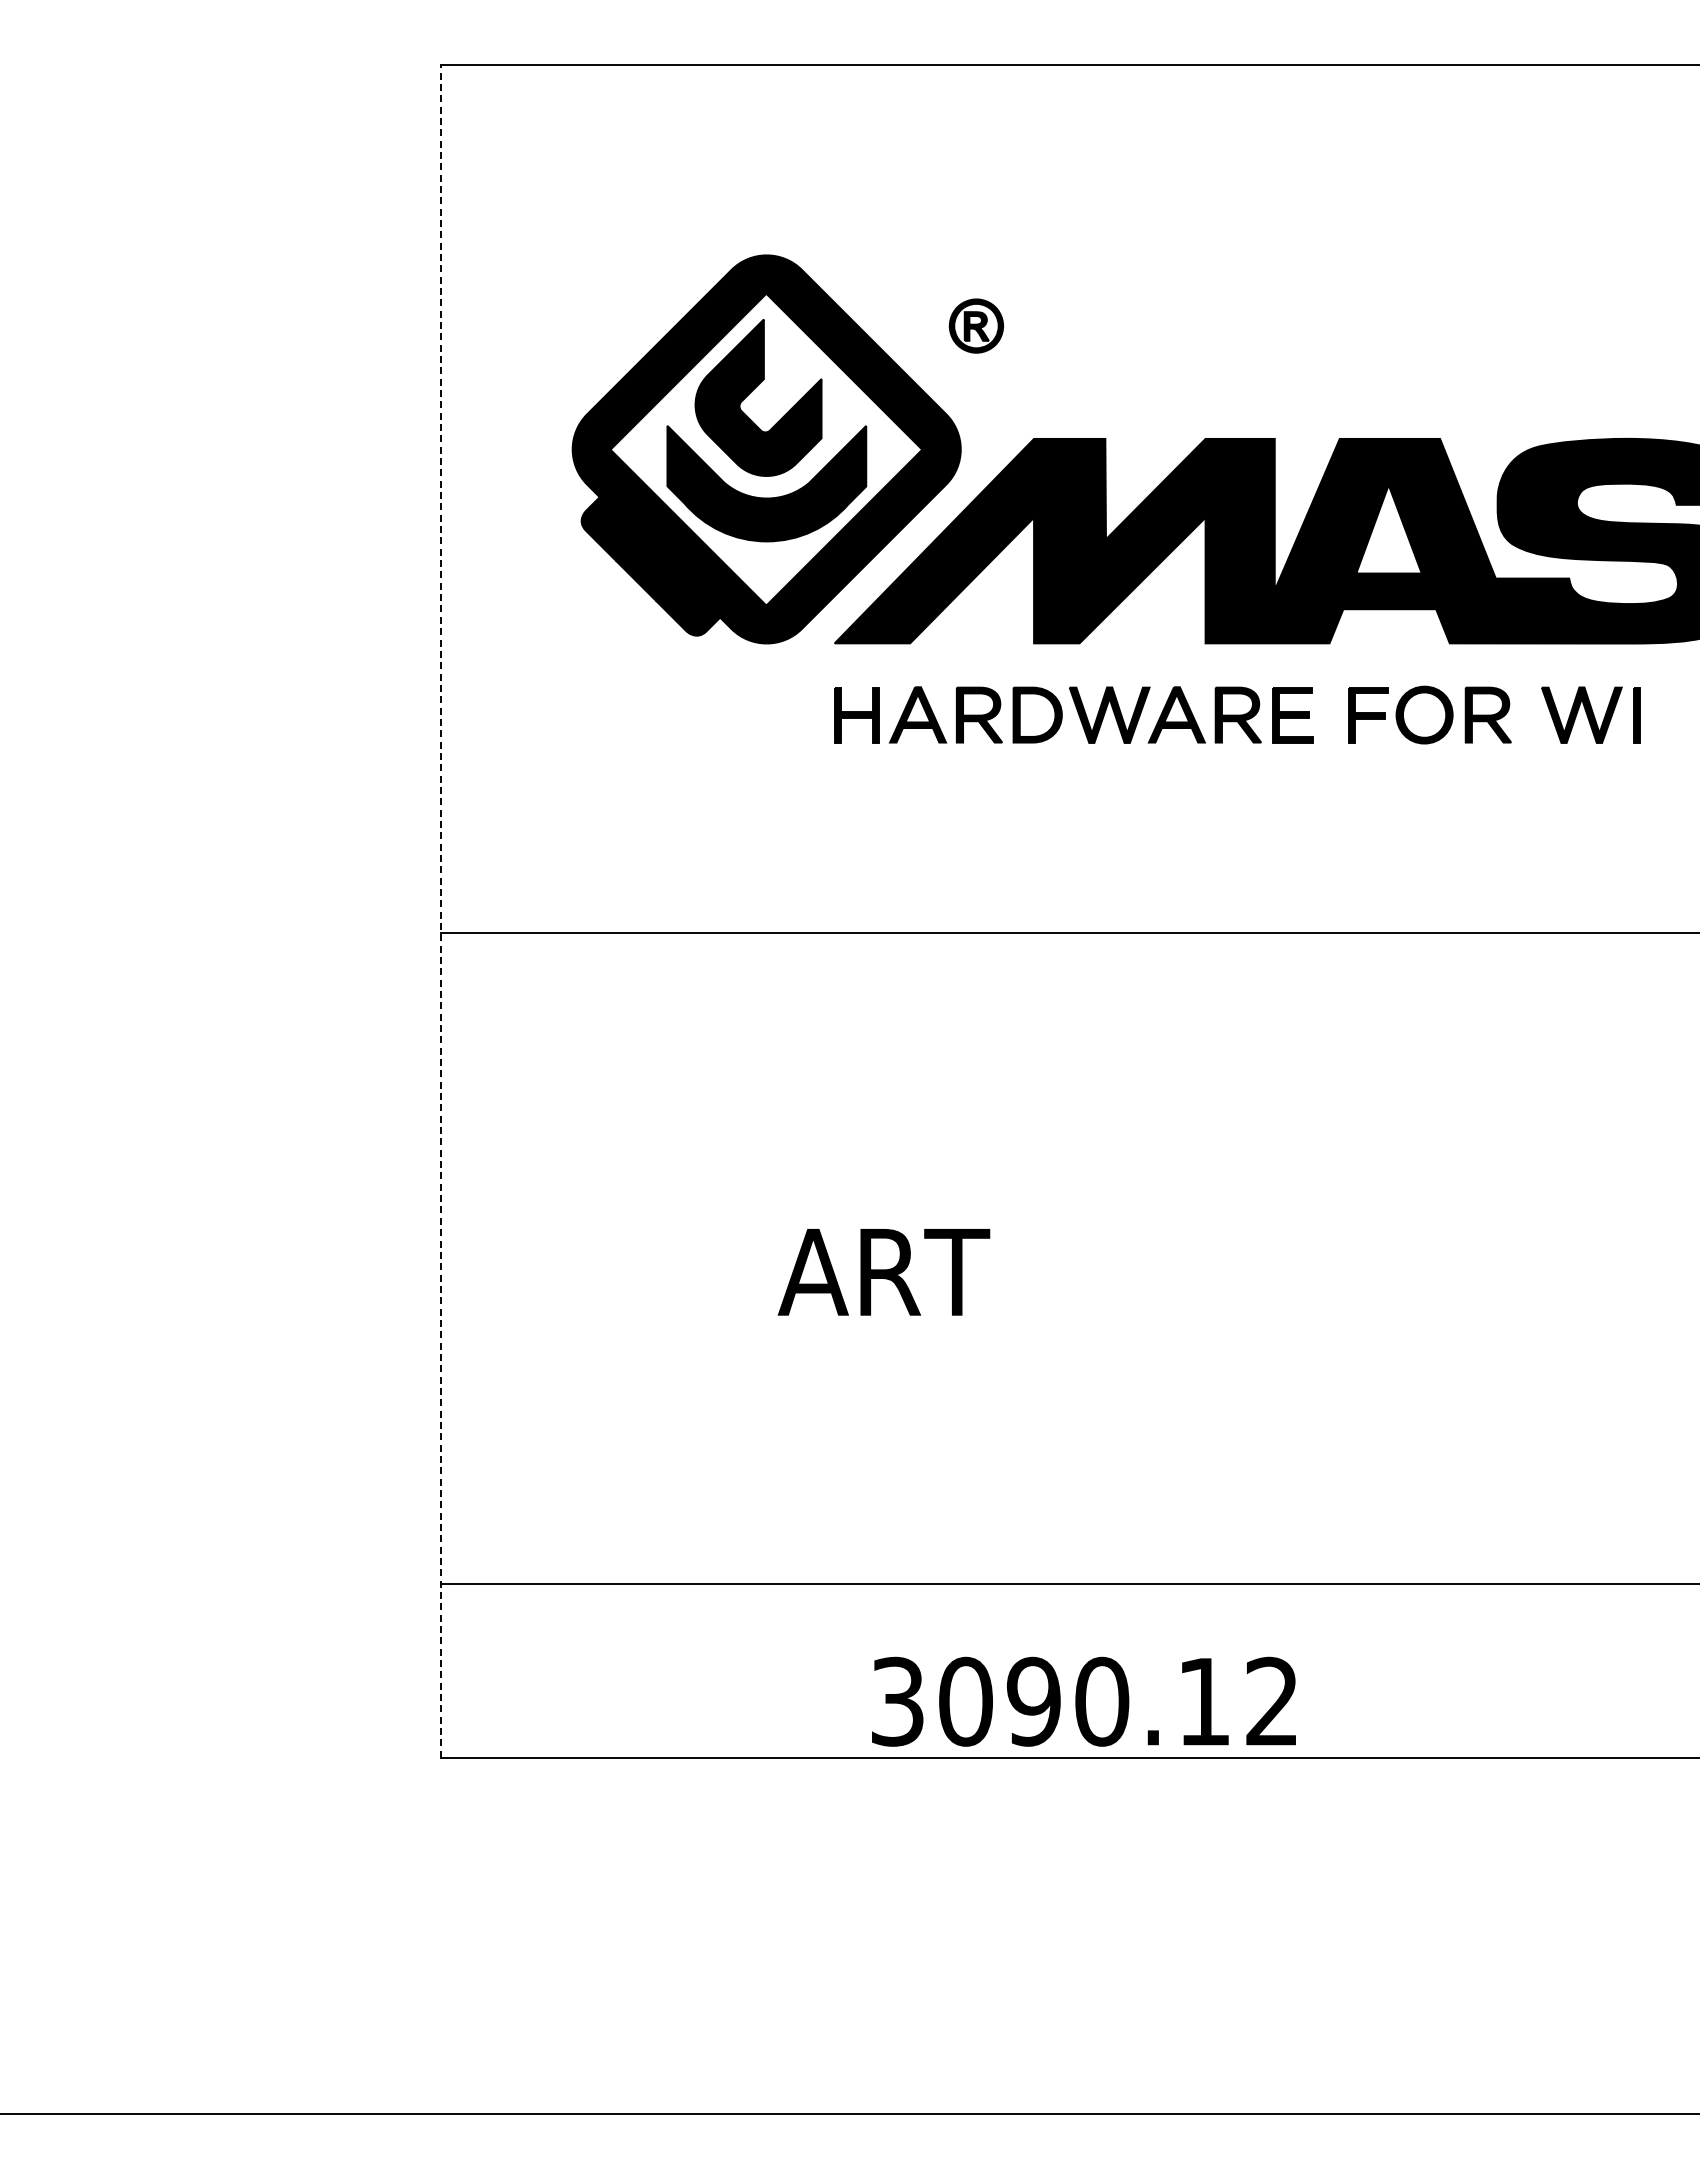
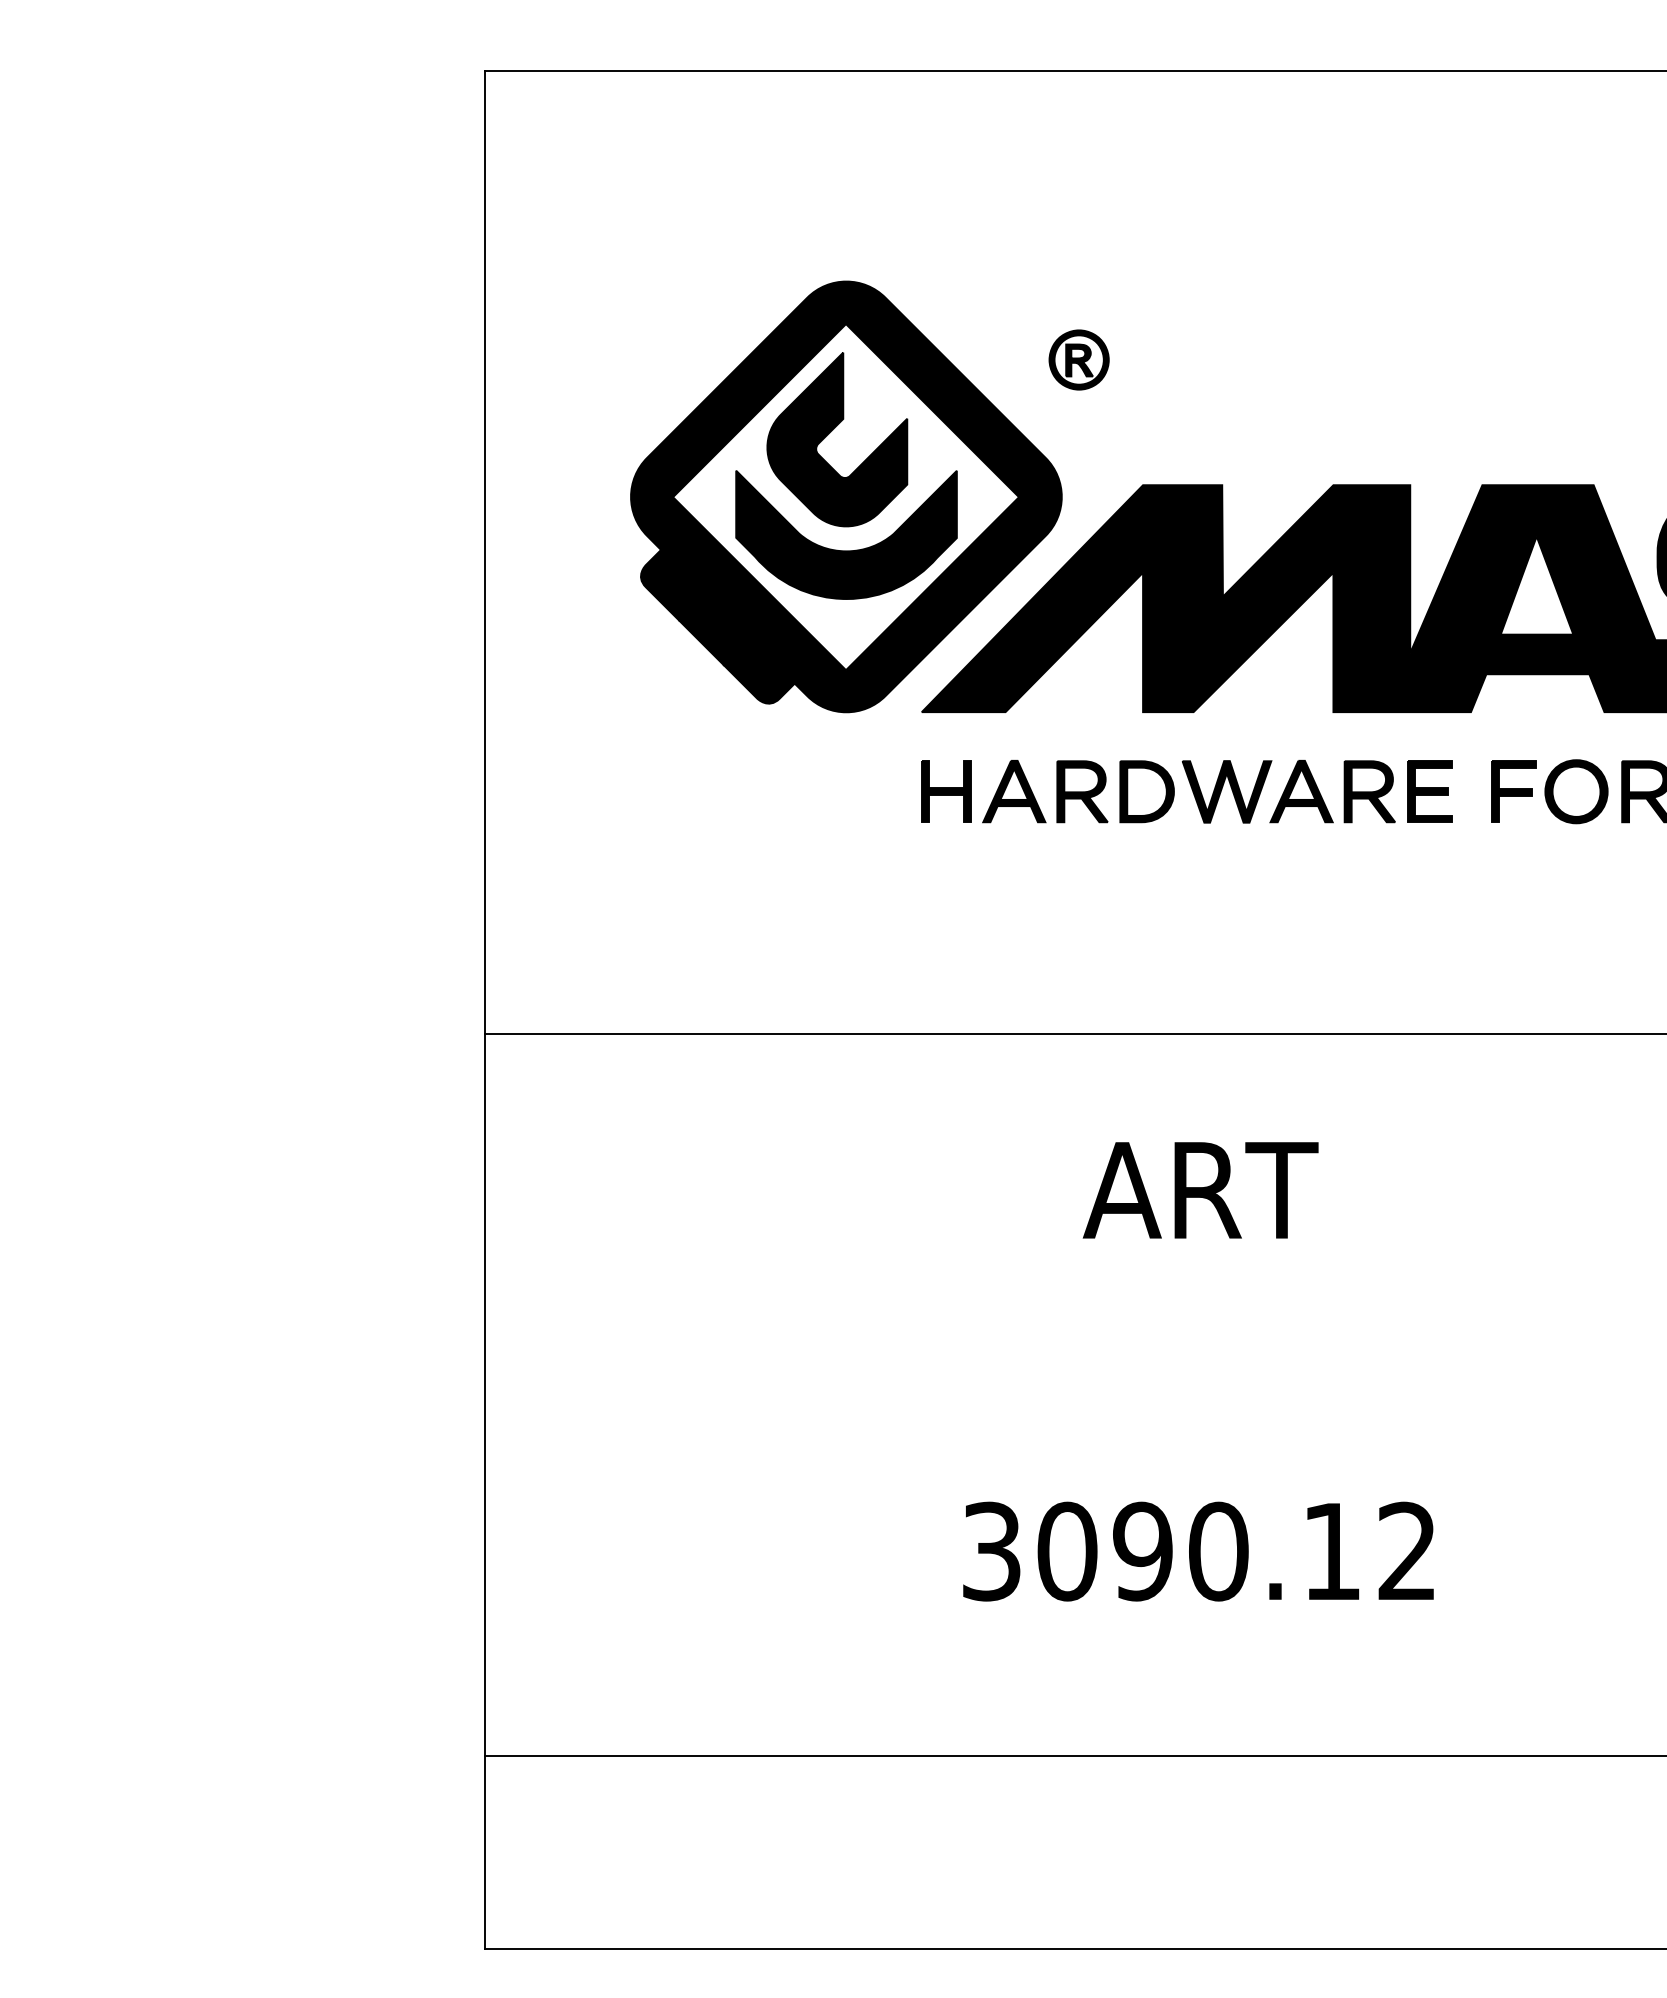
line: (441, 911) -> (485, 1009), dashed -> solid
text: (883, 1272) -> (1200, 1190), moved
text: (1083, 1701) -> (1197, 1551), moved

